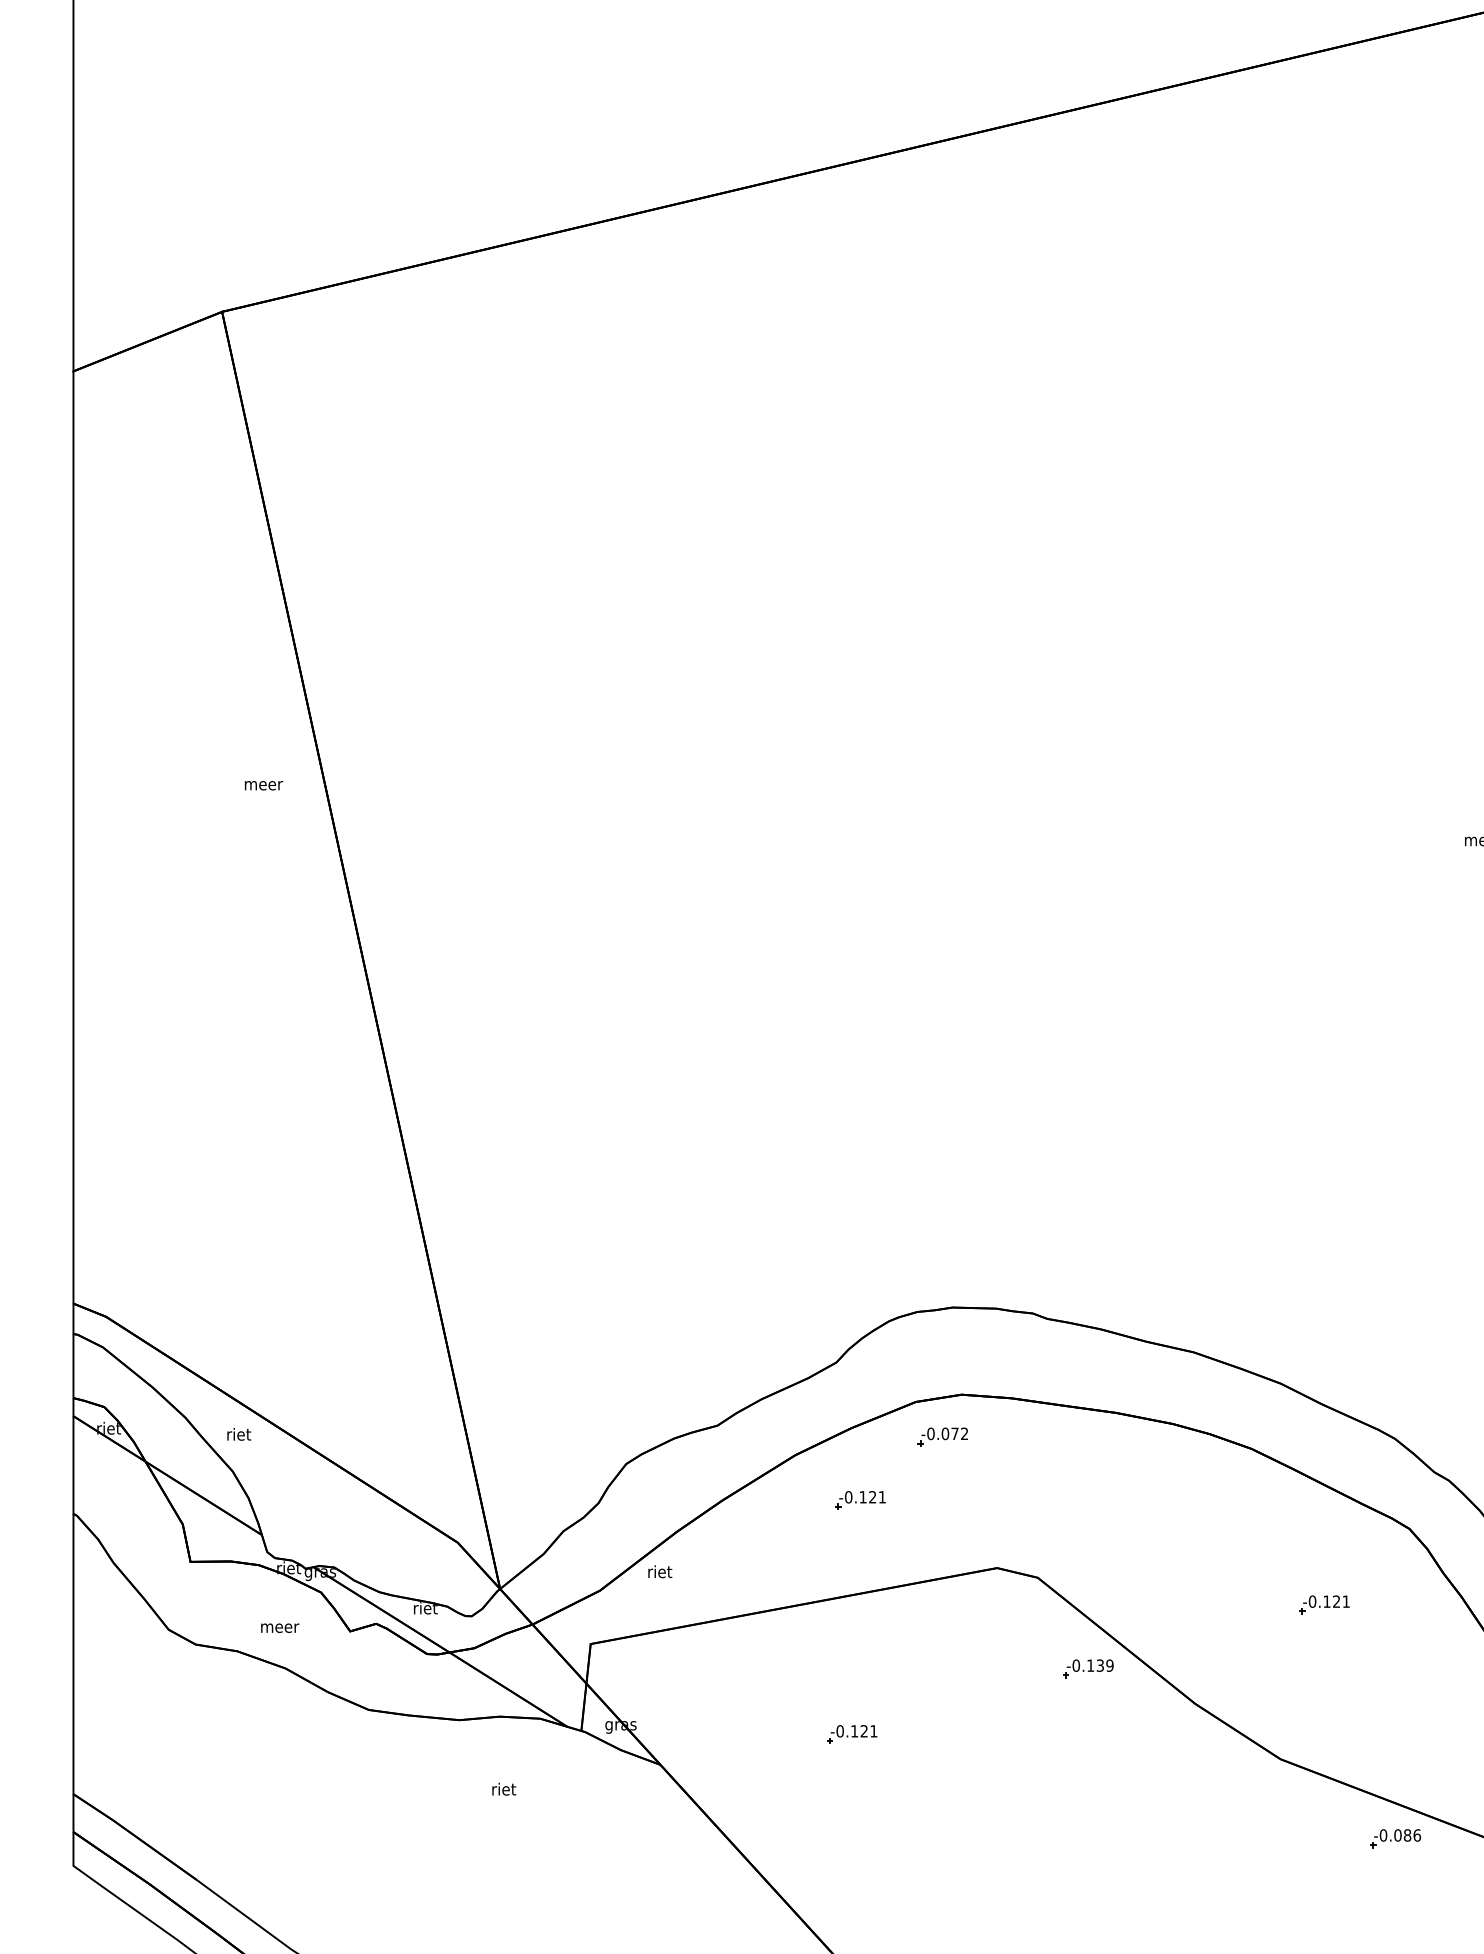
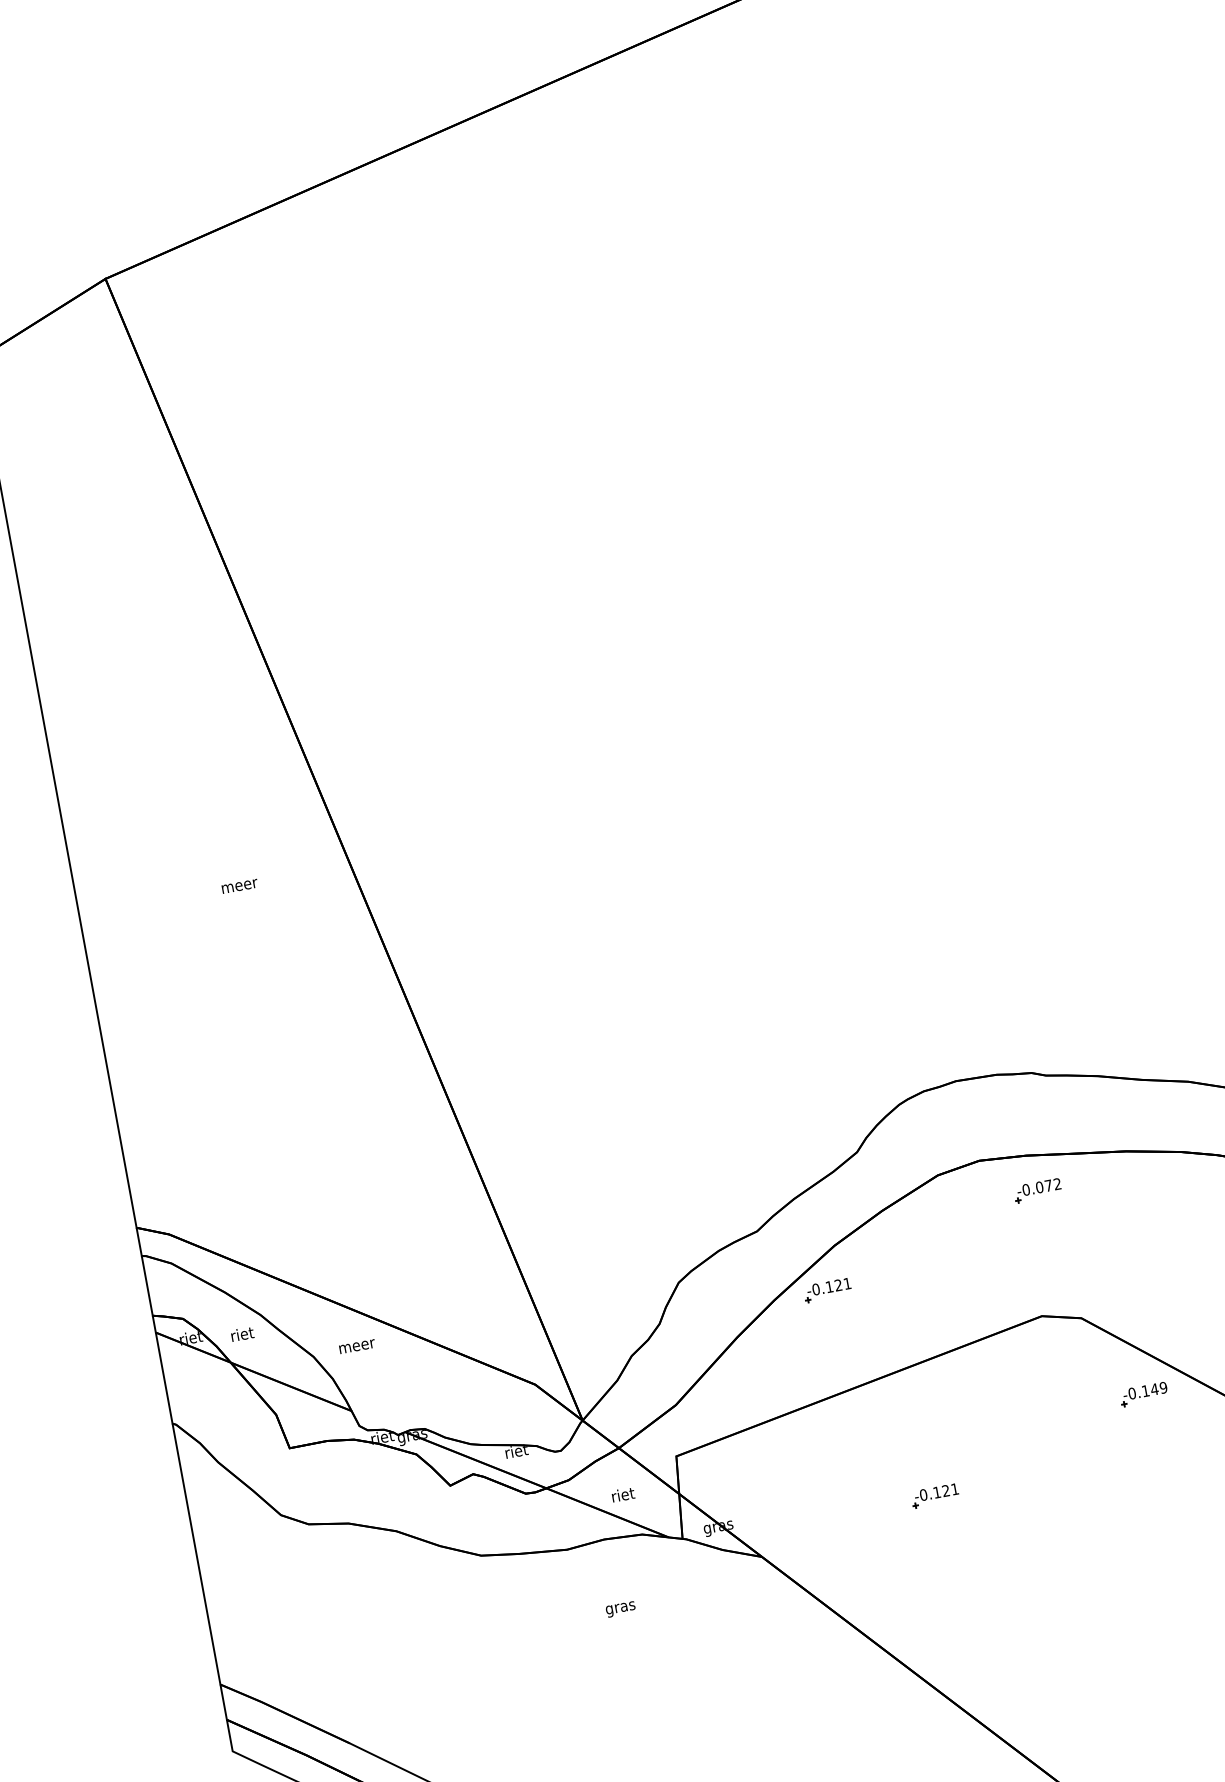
text: (264, 785) -> (240, 886), moved
text: (239, 1433) -> (242, 1333), moved
part: (942, 1436) -> (1037, 1190), moved
part: (860, 1500) -> (827, 1290), moved
text: (660, 1571) -> (623, 1494), moved
text: (280, 1627) -> (357, 1345), moved
text: (1100, 1665) -> (1154, 1389), -0.139 -> -0.149
text: (503, 1790) -> (620, 1607), riet -> gras

